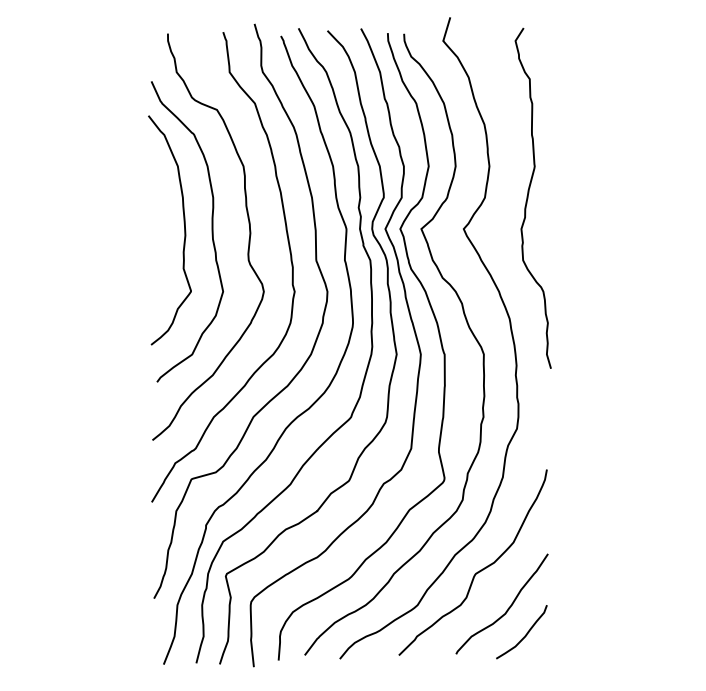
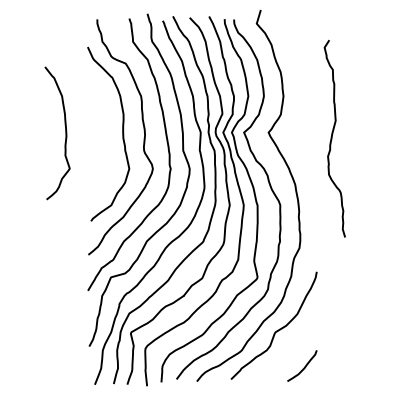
curve: (529, 197) -> (332, 138), moved
curve: (183, 230) -> (65, 133), moved
curve: (506, 608) -> (293, 352), removed

